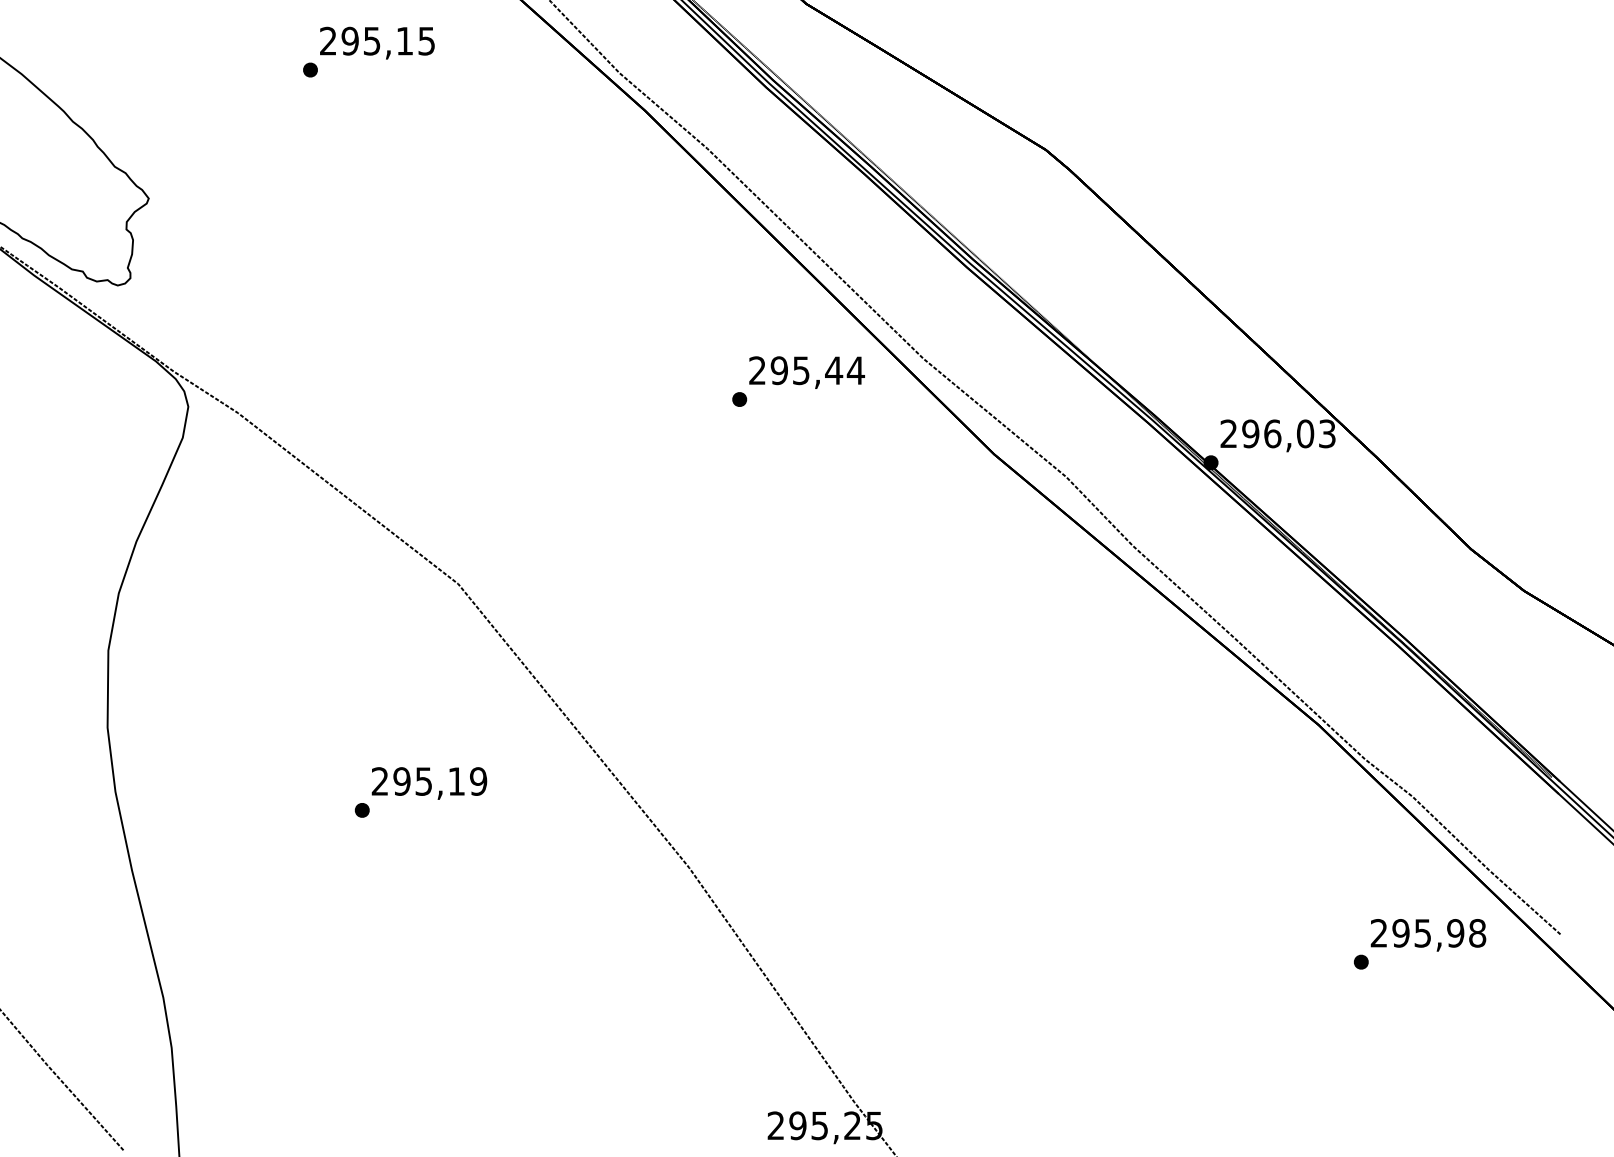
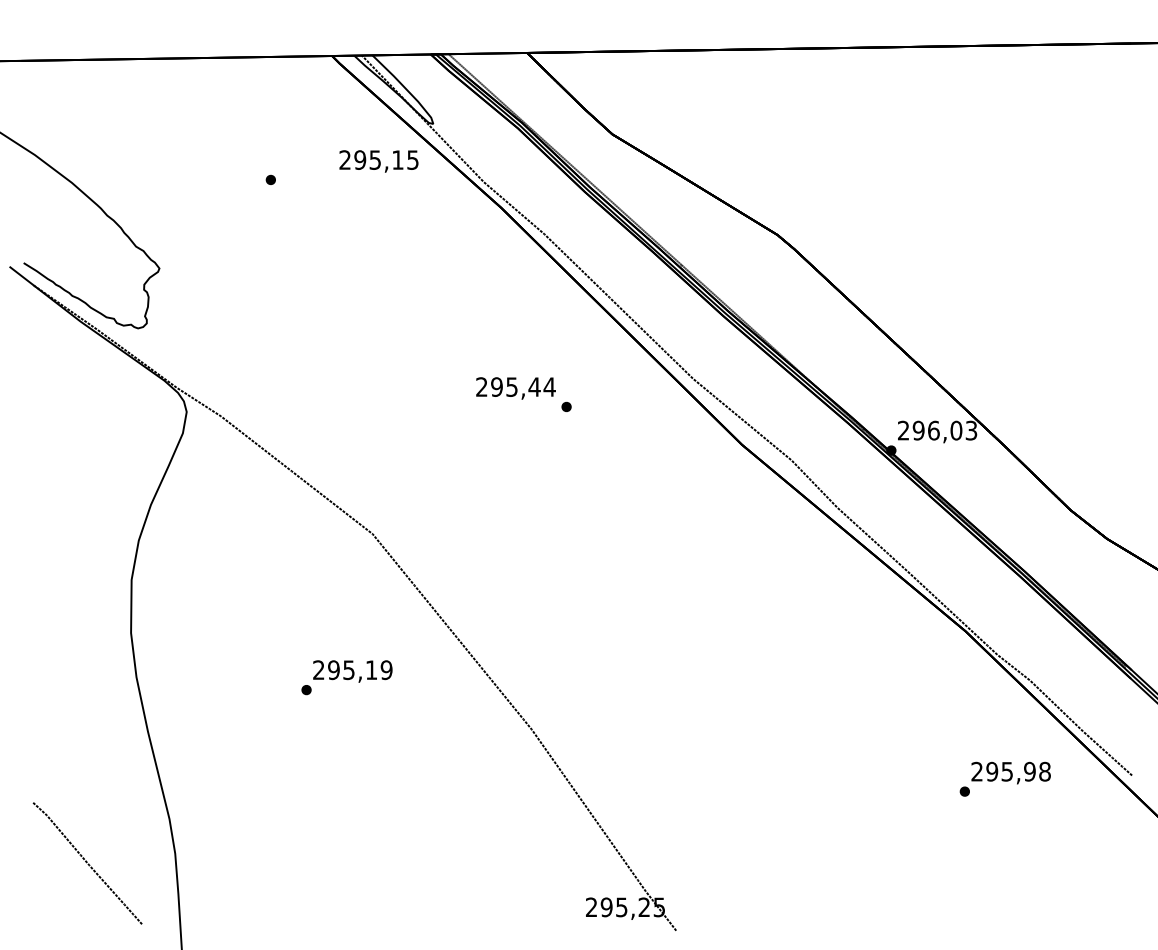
text: (376, 43) -> (378, 161), moved
text: (806, 372) -> (515, 388), moved
text: (1418, 943) -> (1004, 778), moved

